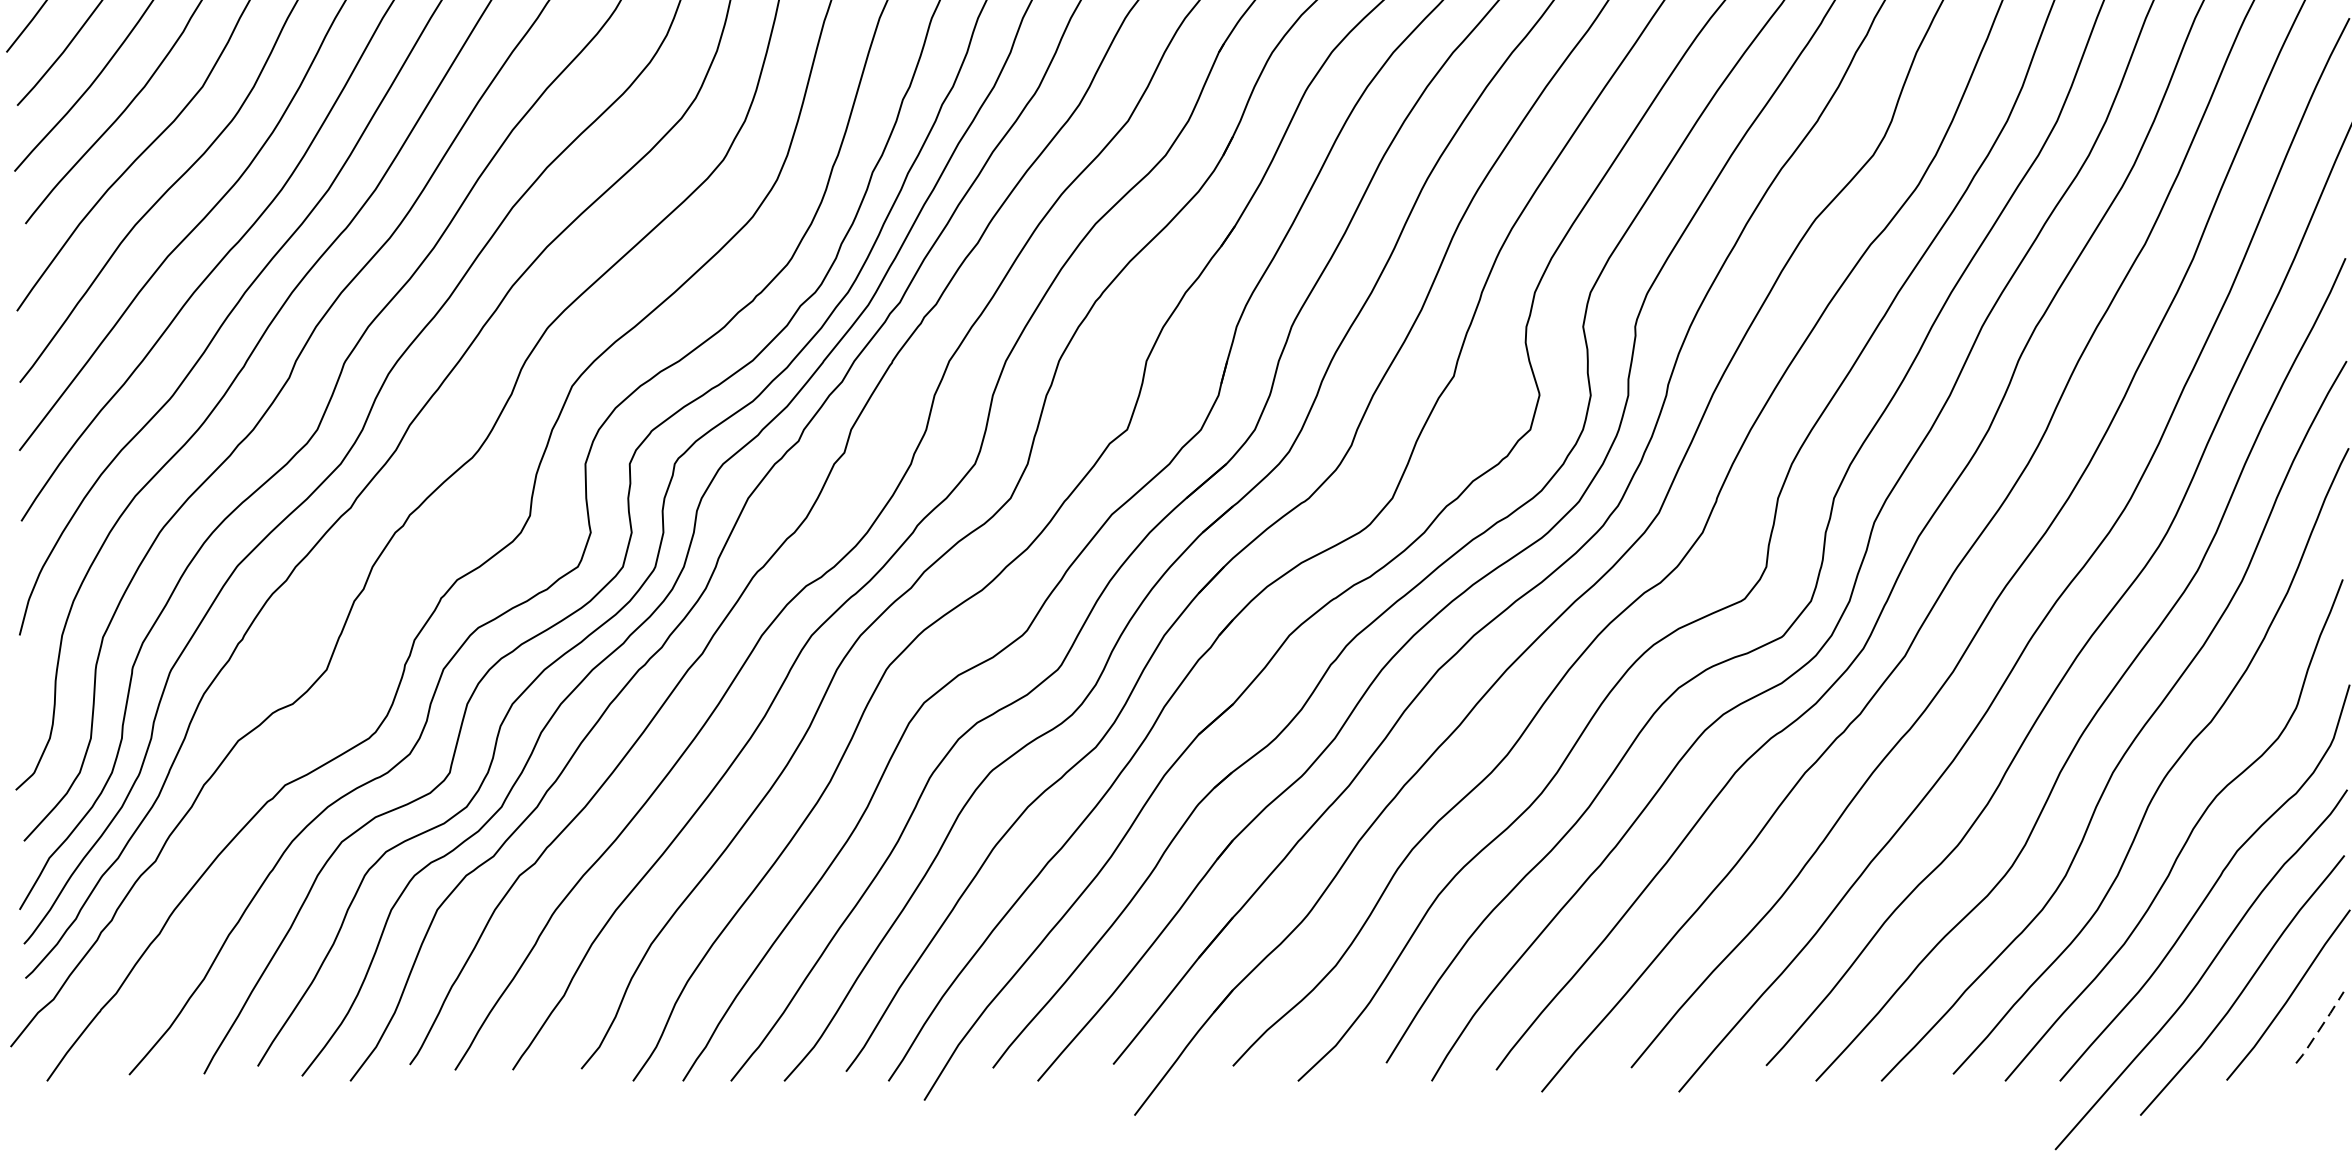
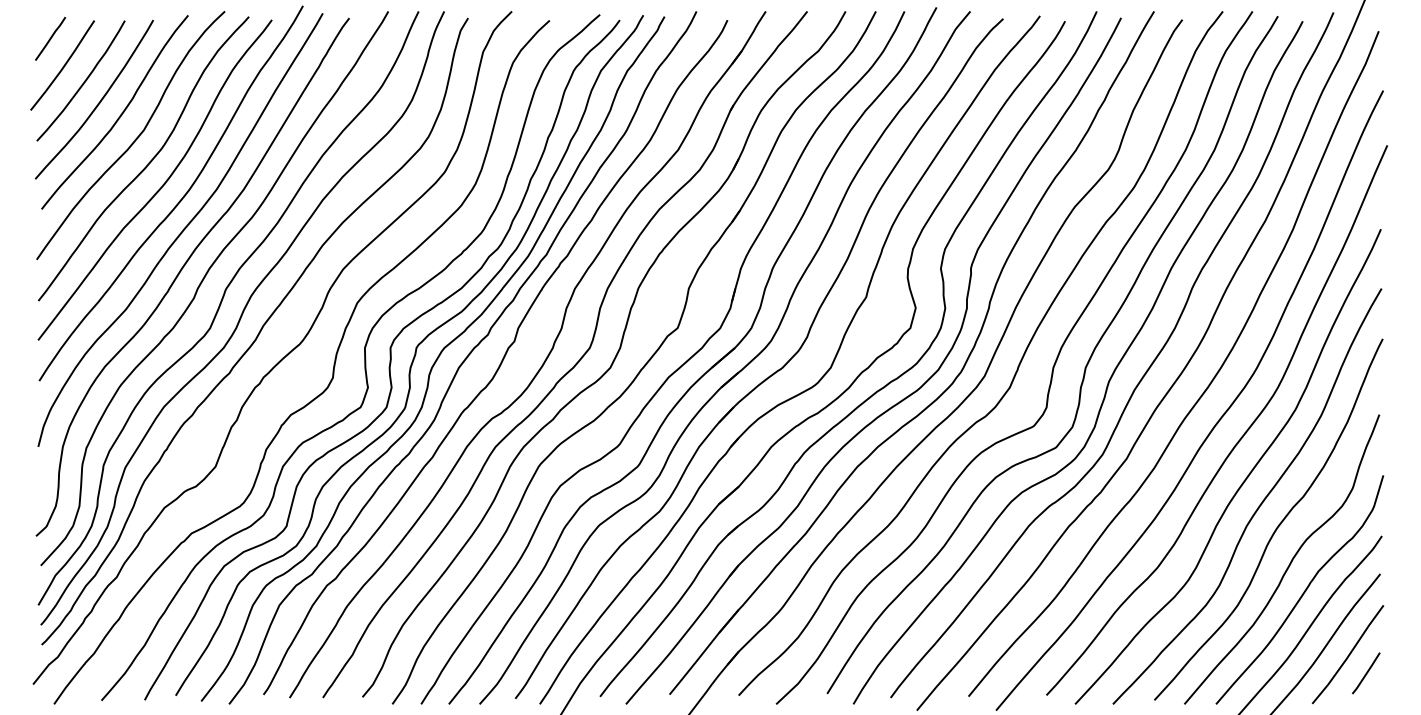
line: (2320, 1027) -> (1366, 673), dashed -> solid

